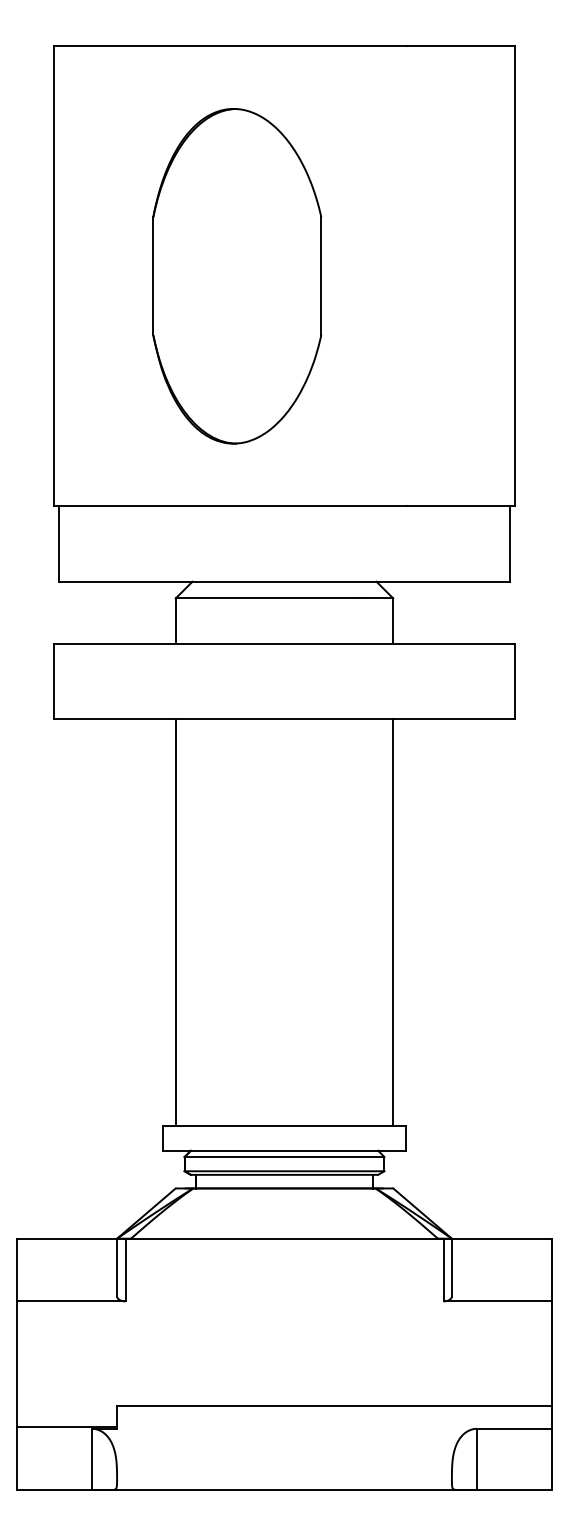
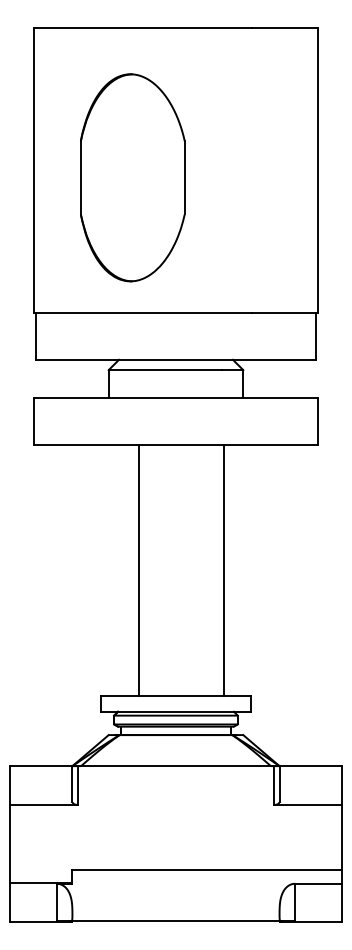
part: (236, 275) -> (132, 177), moved
line: (175, 922) -> (138, 570), moved
line: (393, 922) -> (224, 570), moved

